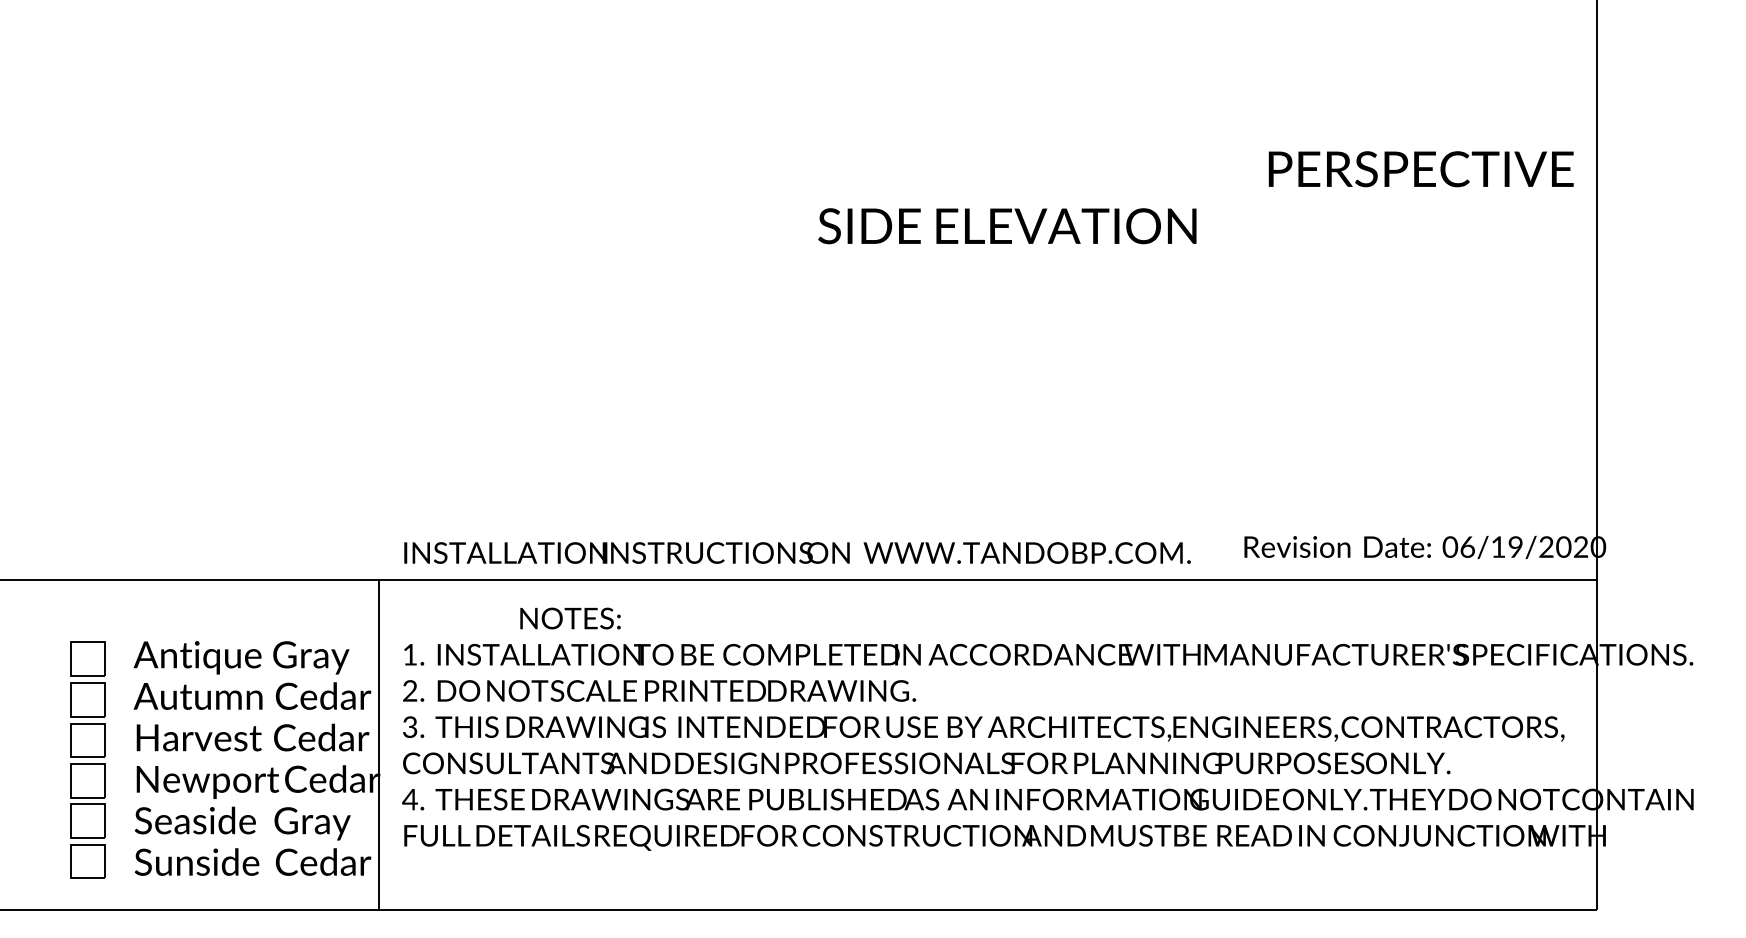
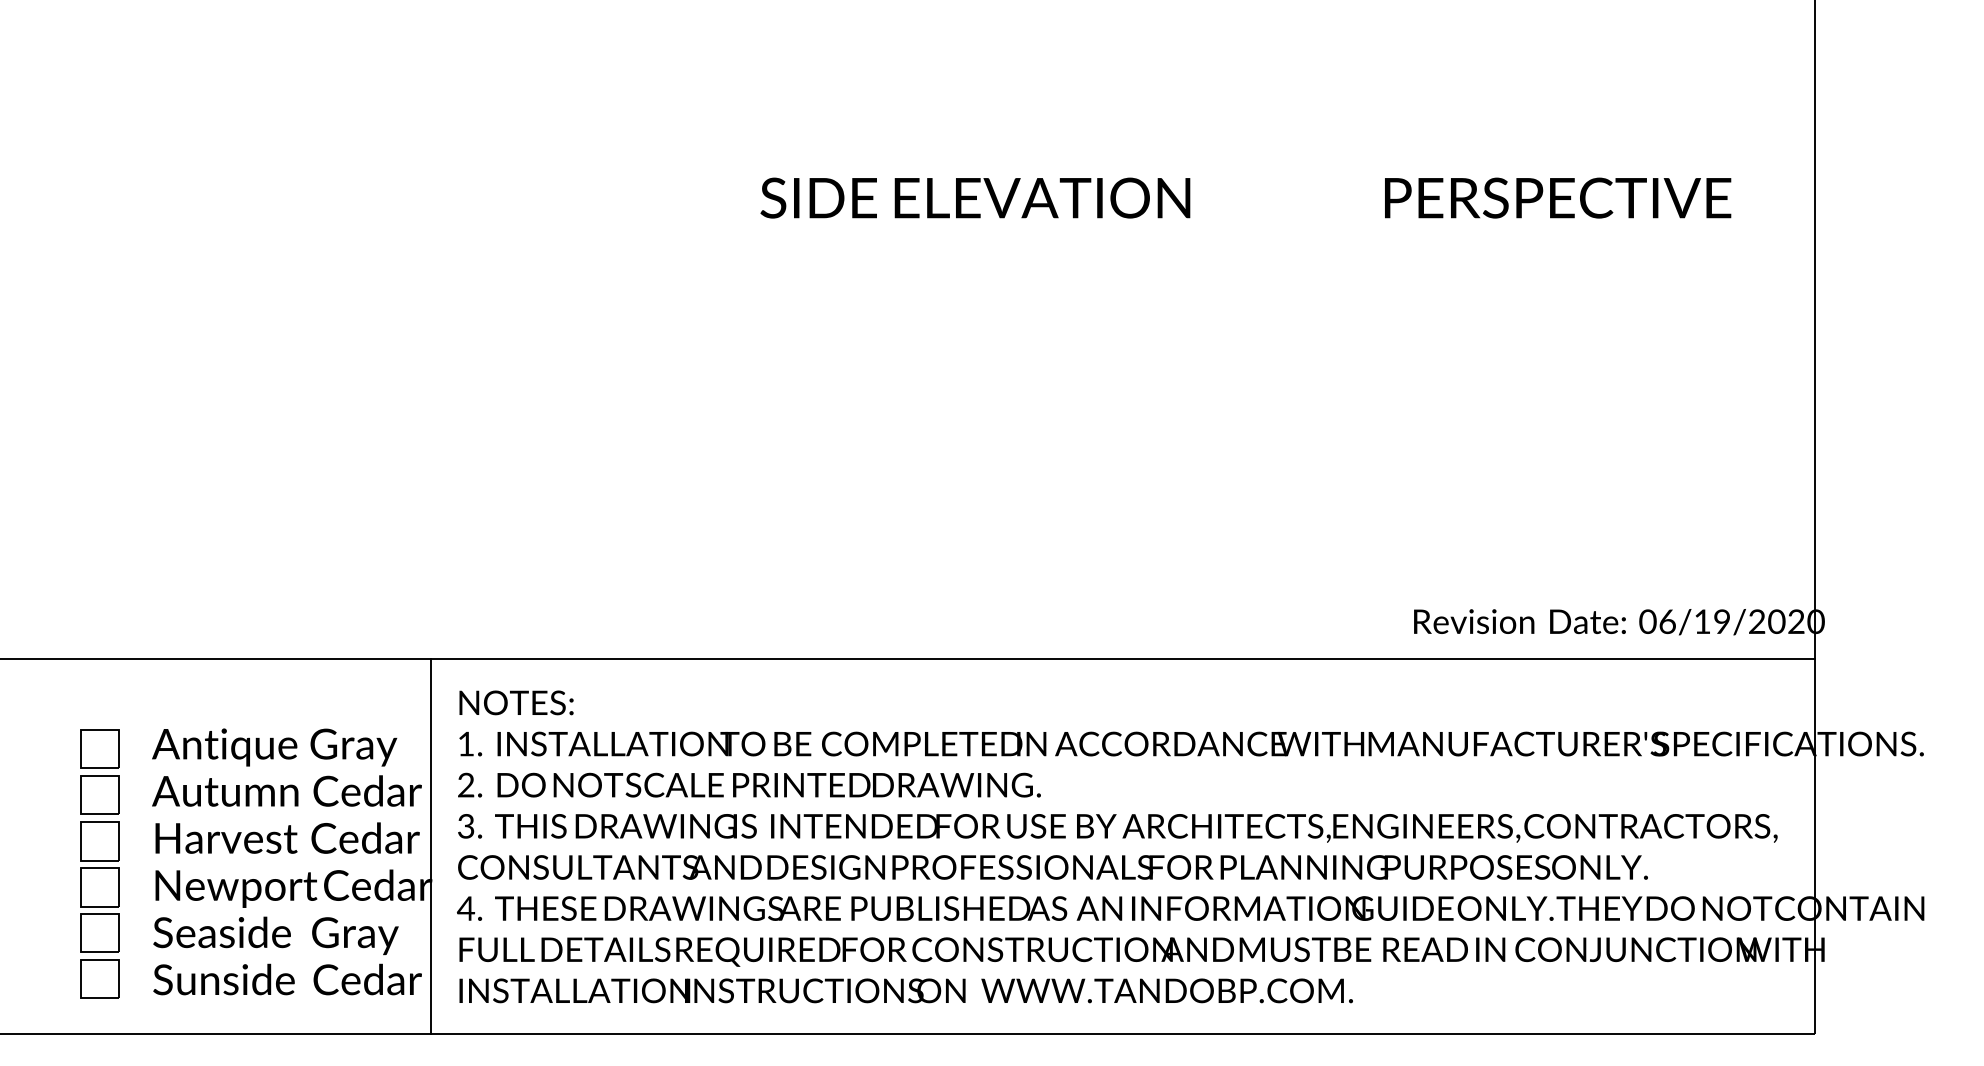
text: (1420, 169) -> (1557, 198), moved
text: (1007, 226) -> (975, 198), moved
text: (797, 552) -> (906, 990), moved
text: (570, 618) -> (516, 702), moved

